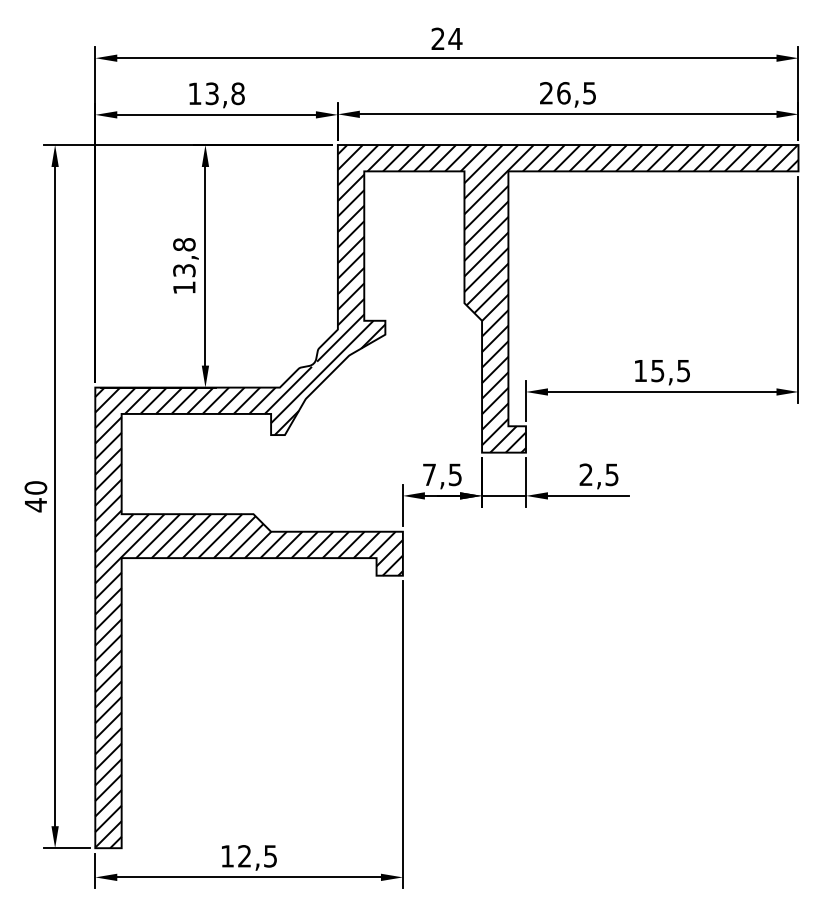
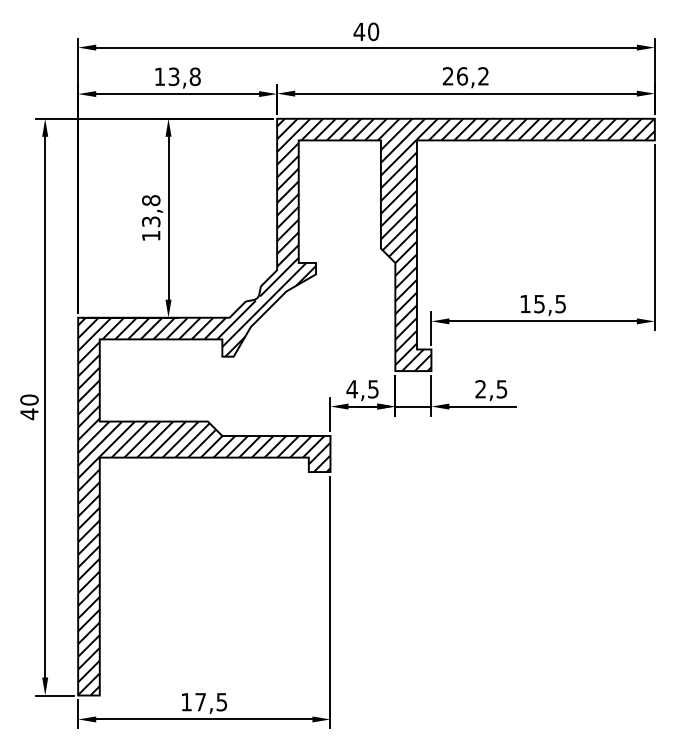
text: (446, 38) -> (366, 31), 24 -> 40
text: (589, 93) -> (483, 76), 26,5 -> 26,2
text: (429, 475) -> (352, 389), 7,5 -> 4,5
text: (244, 855) -> (200, 701), 12,5 -> 17,5

